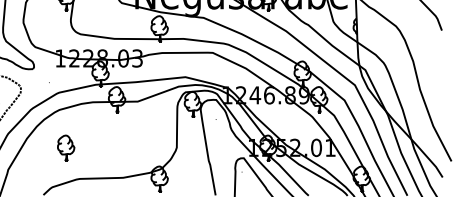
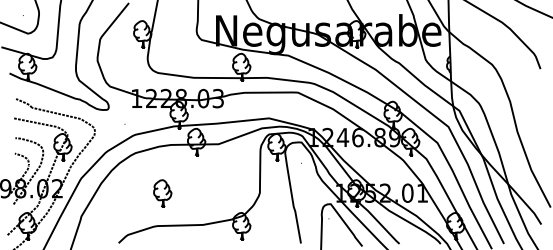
part: (65, 148) -> (162, 193), moved

